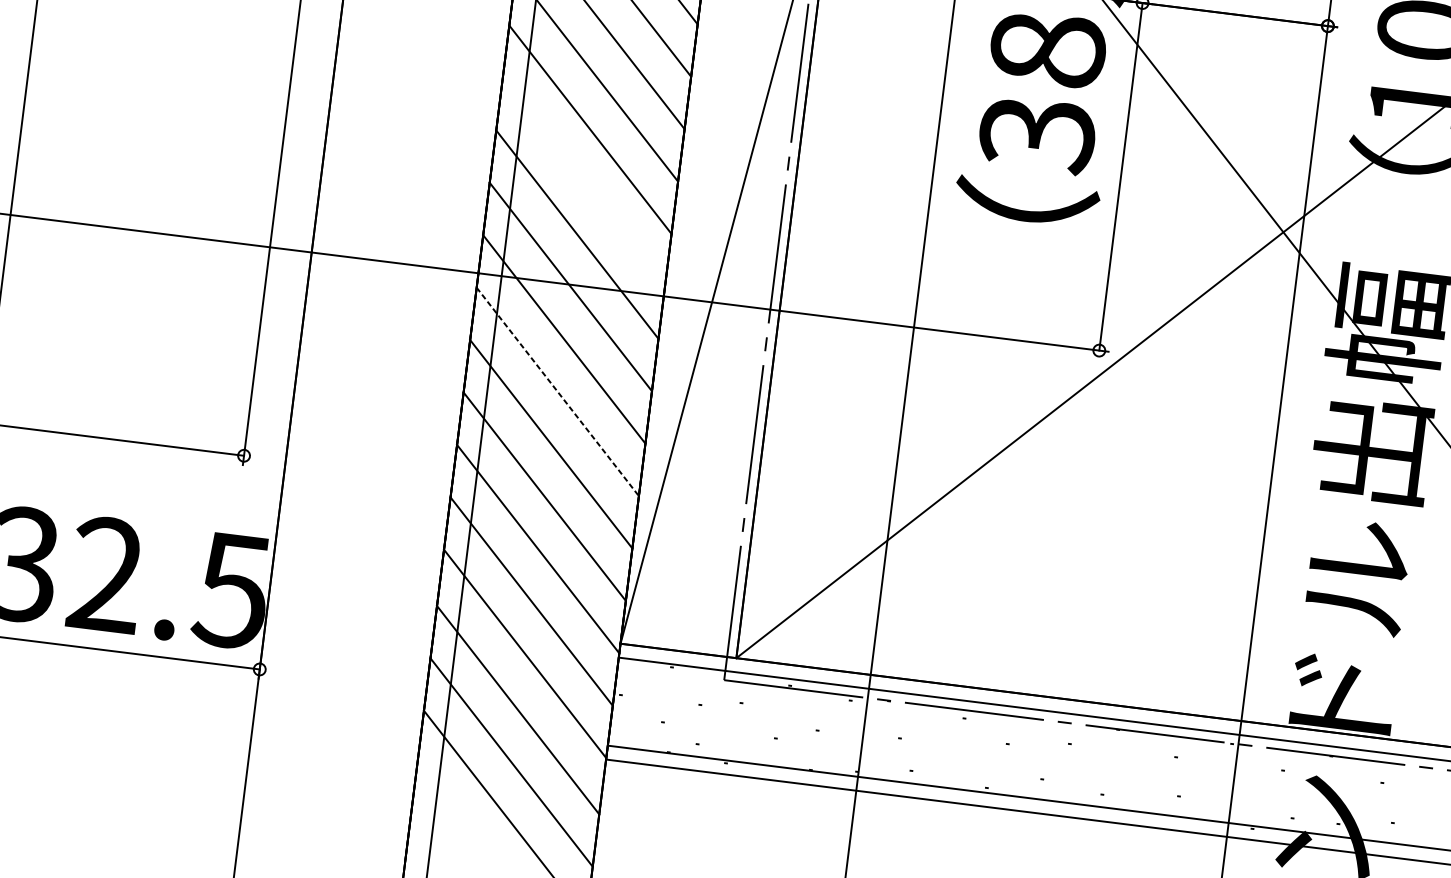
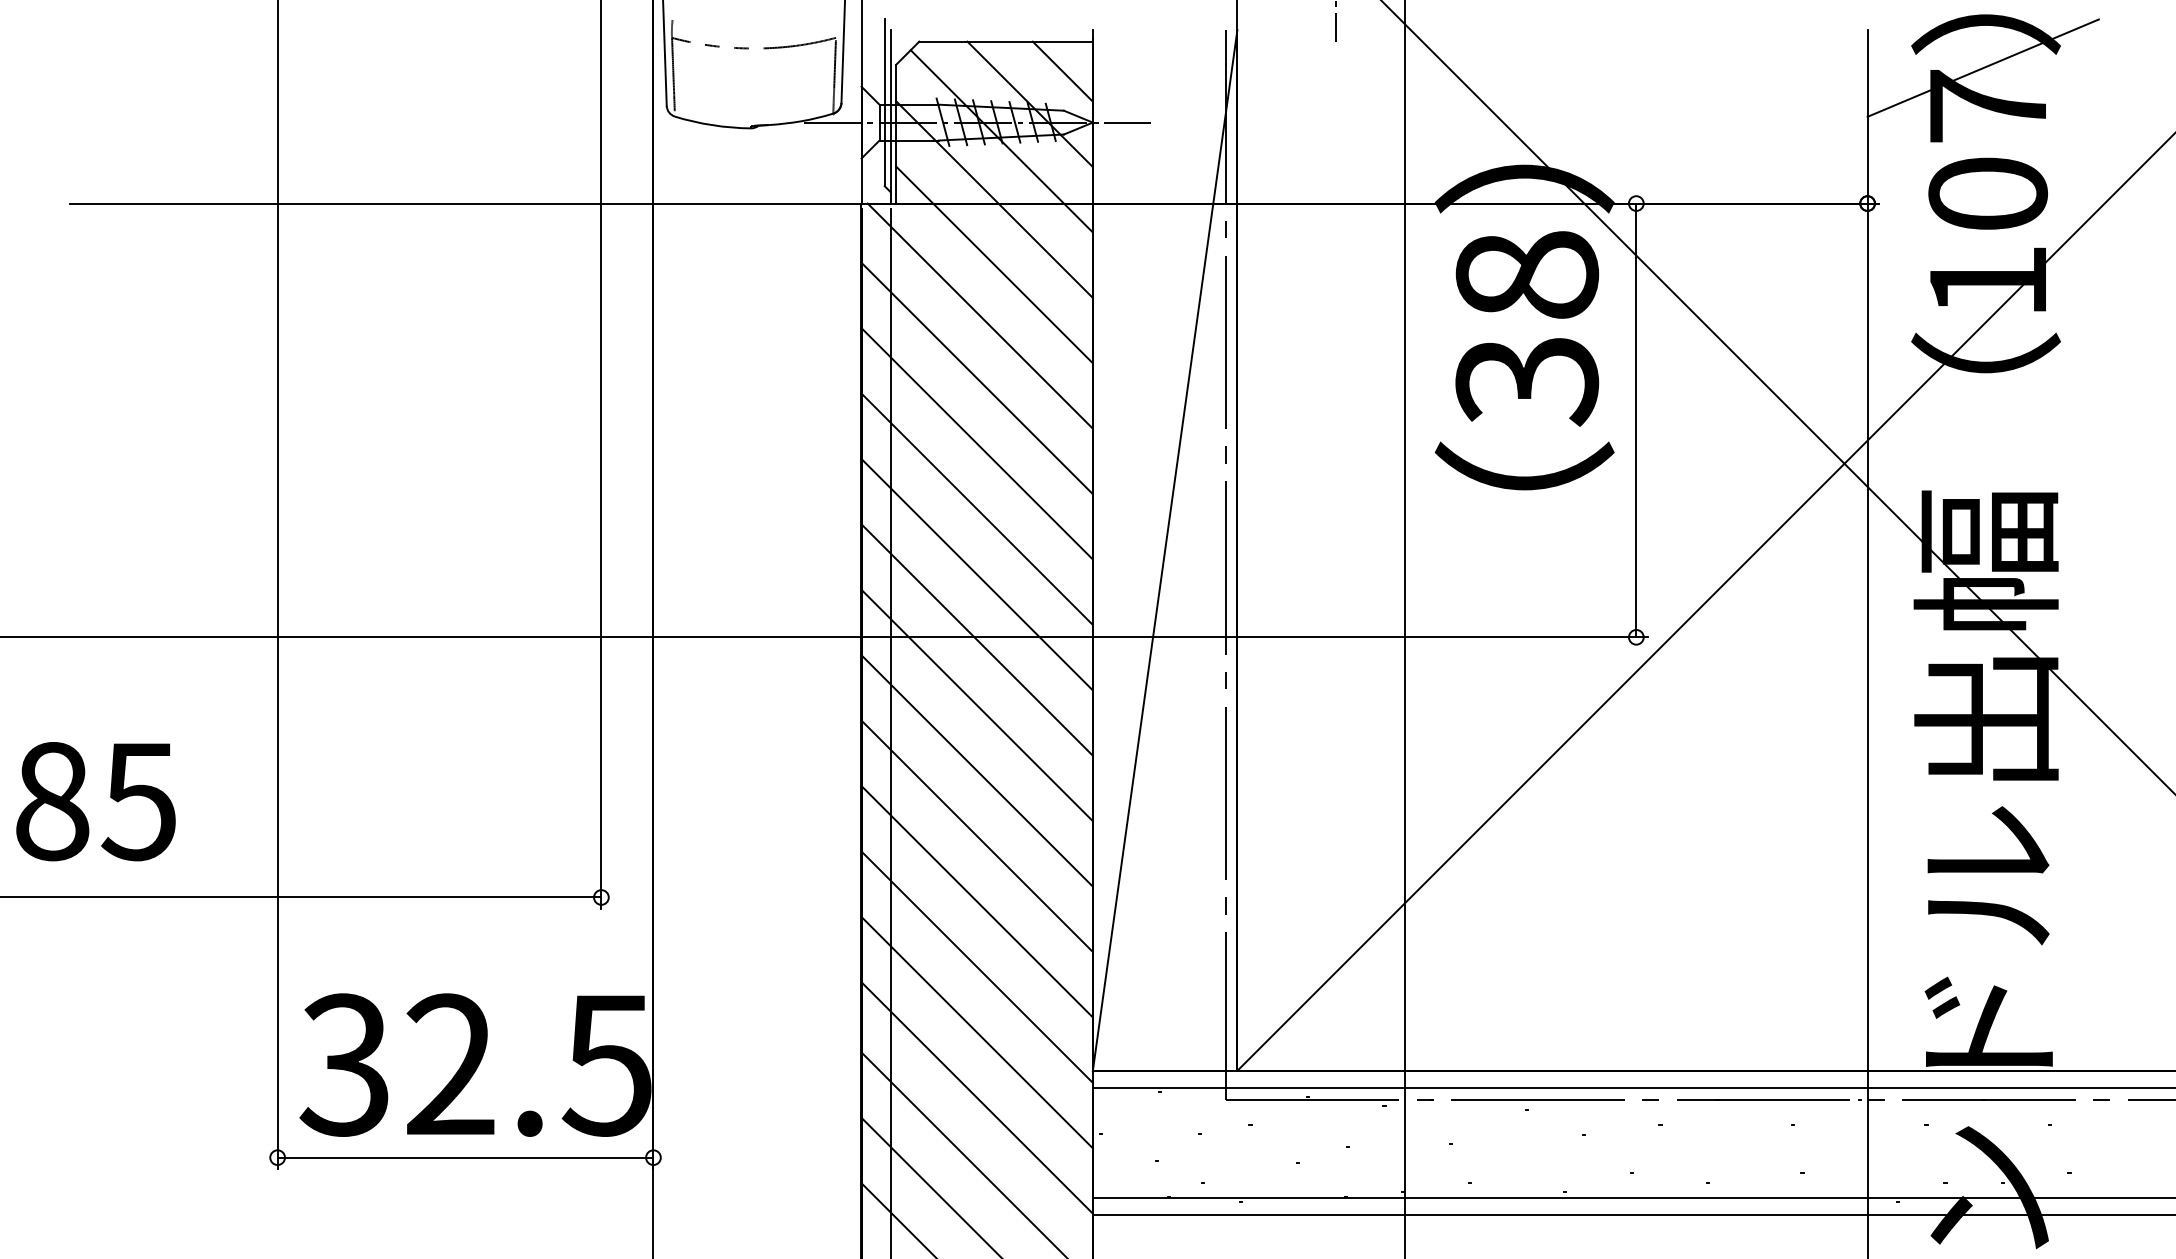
line: (583, 181) -> (976, 508), added
line: (558, 391) -> (977, 770), dashed -> solid

